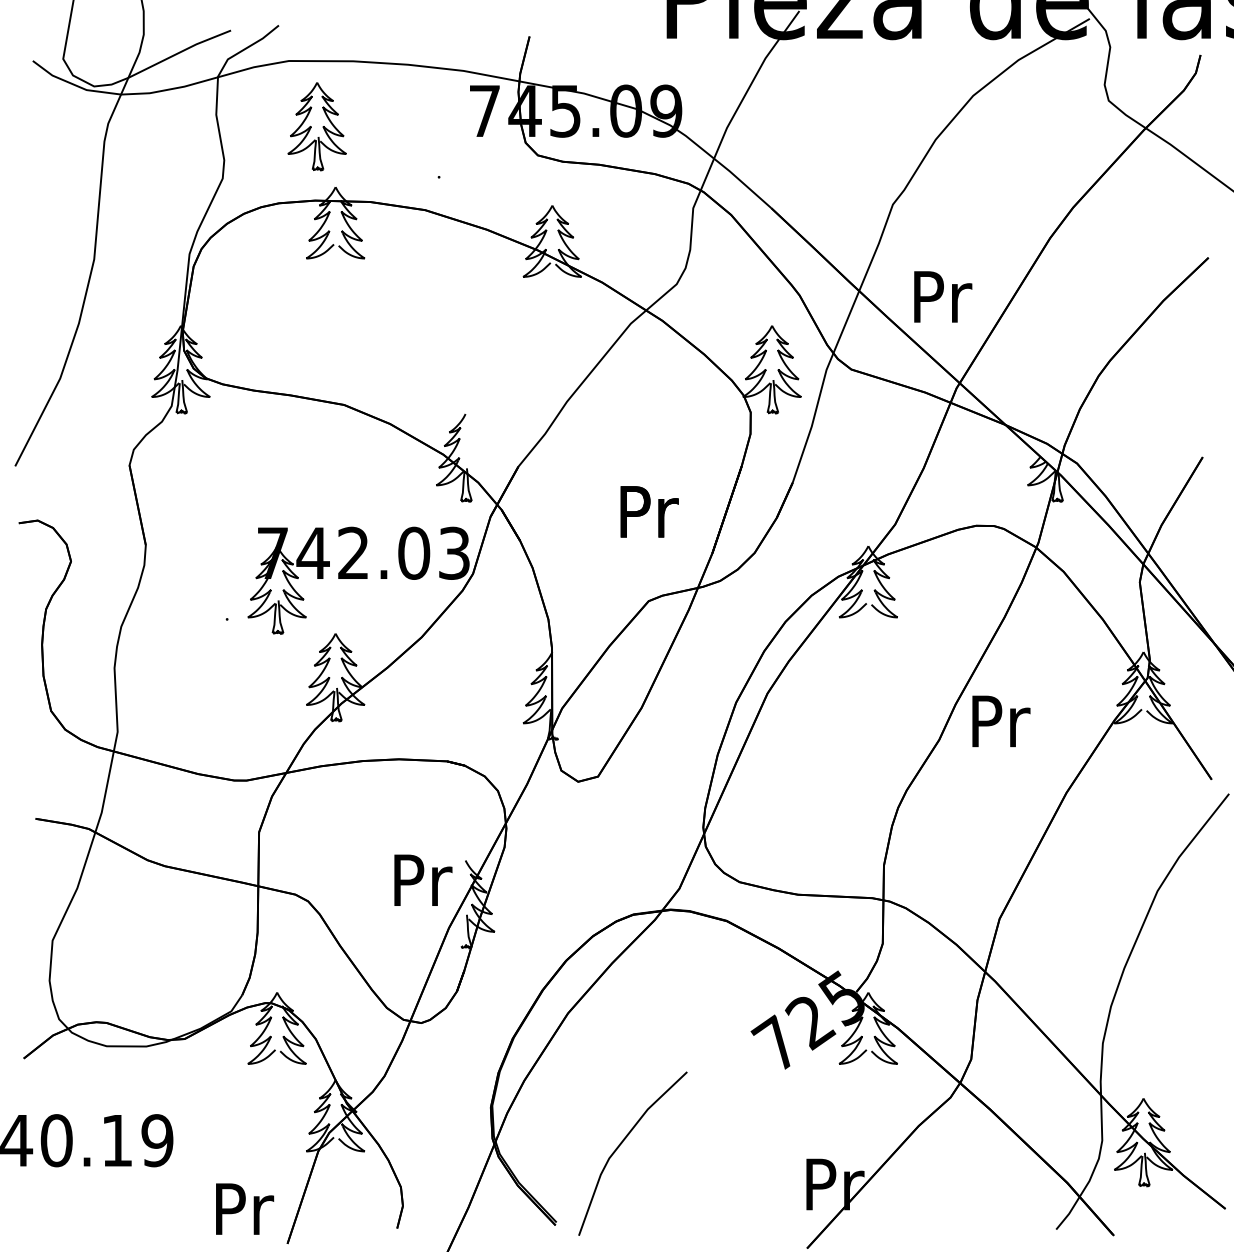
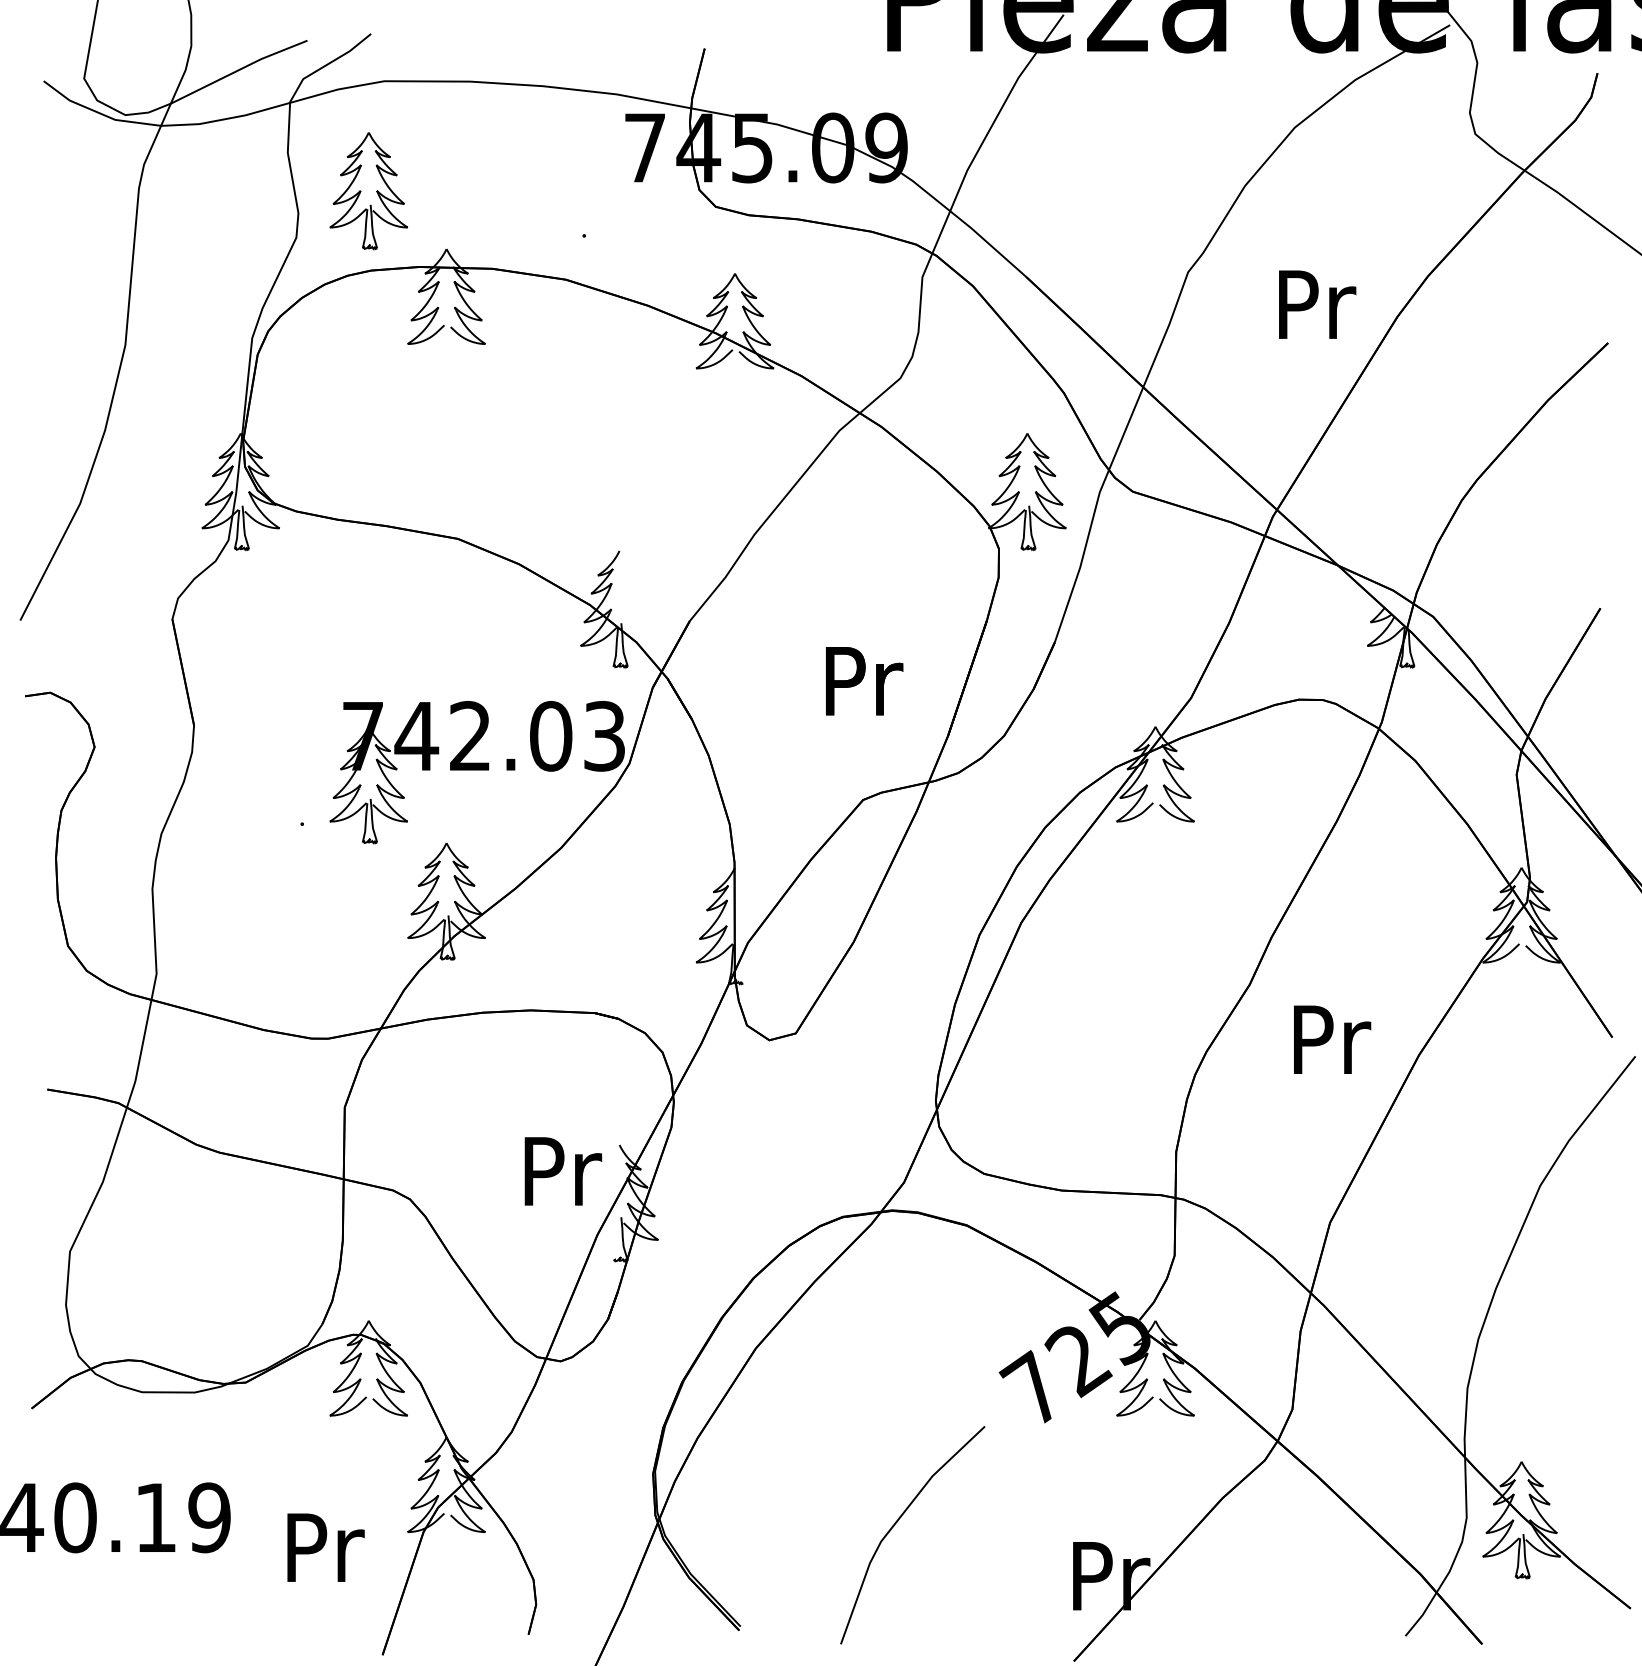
part: (316, 126) -> (367, 190), moved
text: (943, 296) -> (1317, 304), moved
text: (1001, 721) -> (1332, 1039), moved
line: (622, 1143) -> (898, 1521), moved
text: (245, 1208) -> (326, 1546), moved

